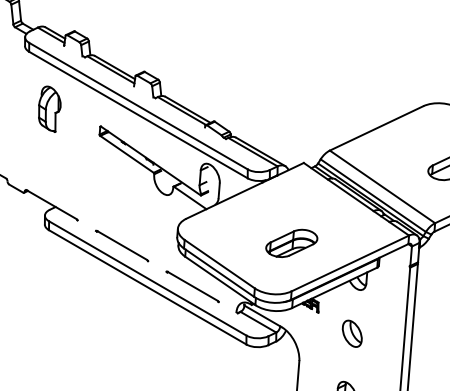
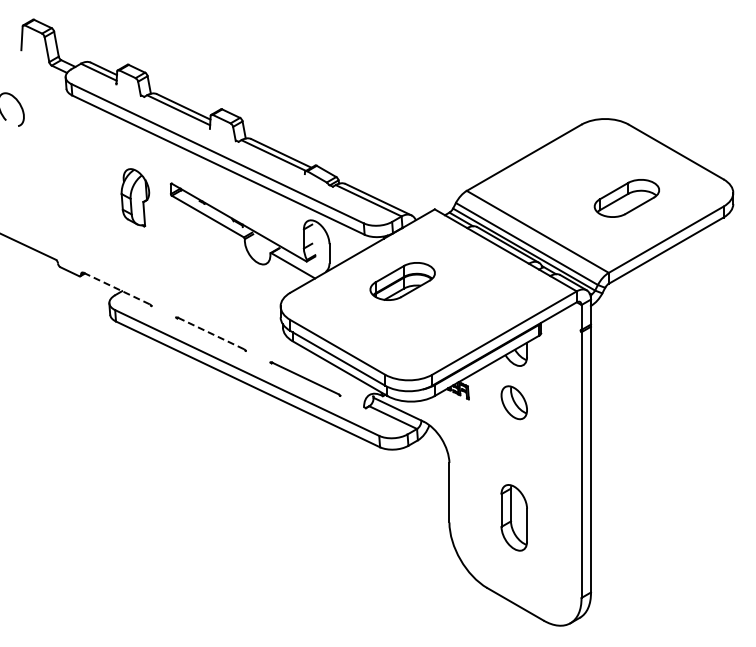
part: (49, 108) -> (135, 197), moved
line: (51, 204) -> (116, 288), solid -> dashed
part: (291, 243) -> (402, 281), moved
line: (121, 245) -> (210, 333), solid -> dashed
part: (351, 333) -> (513, 402), moved

